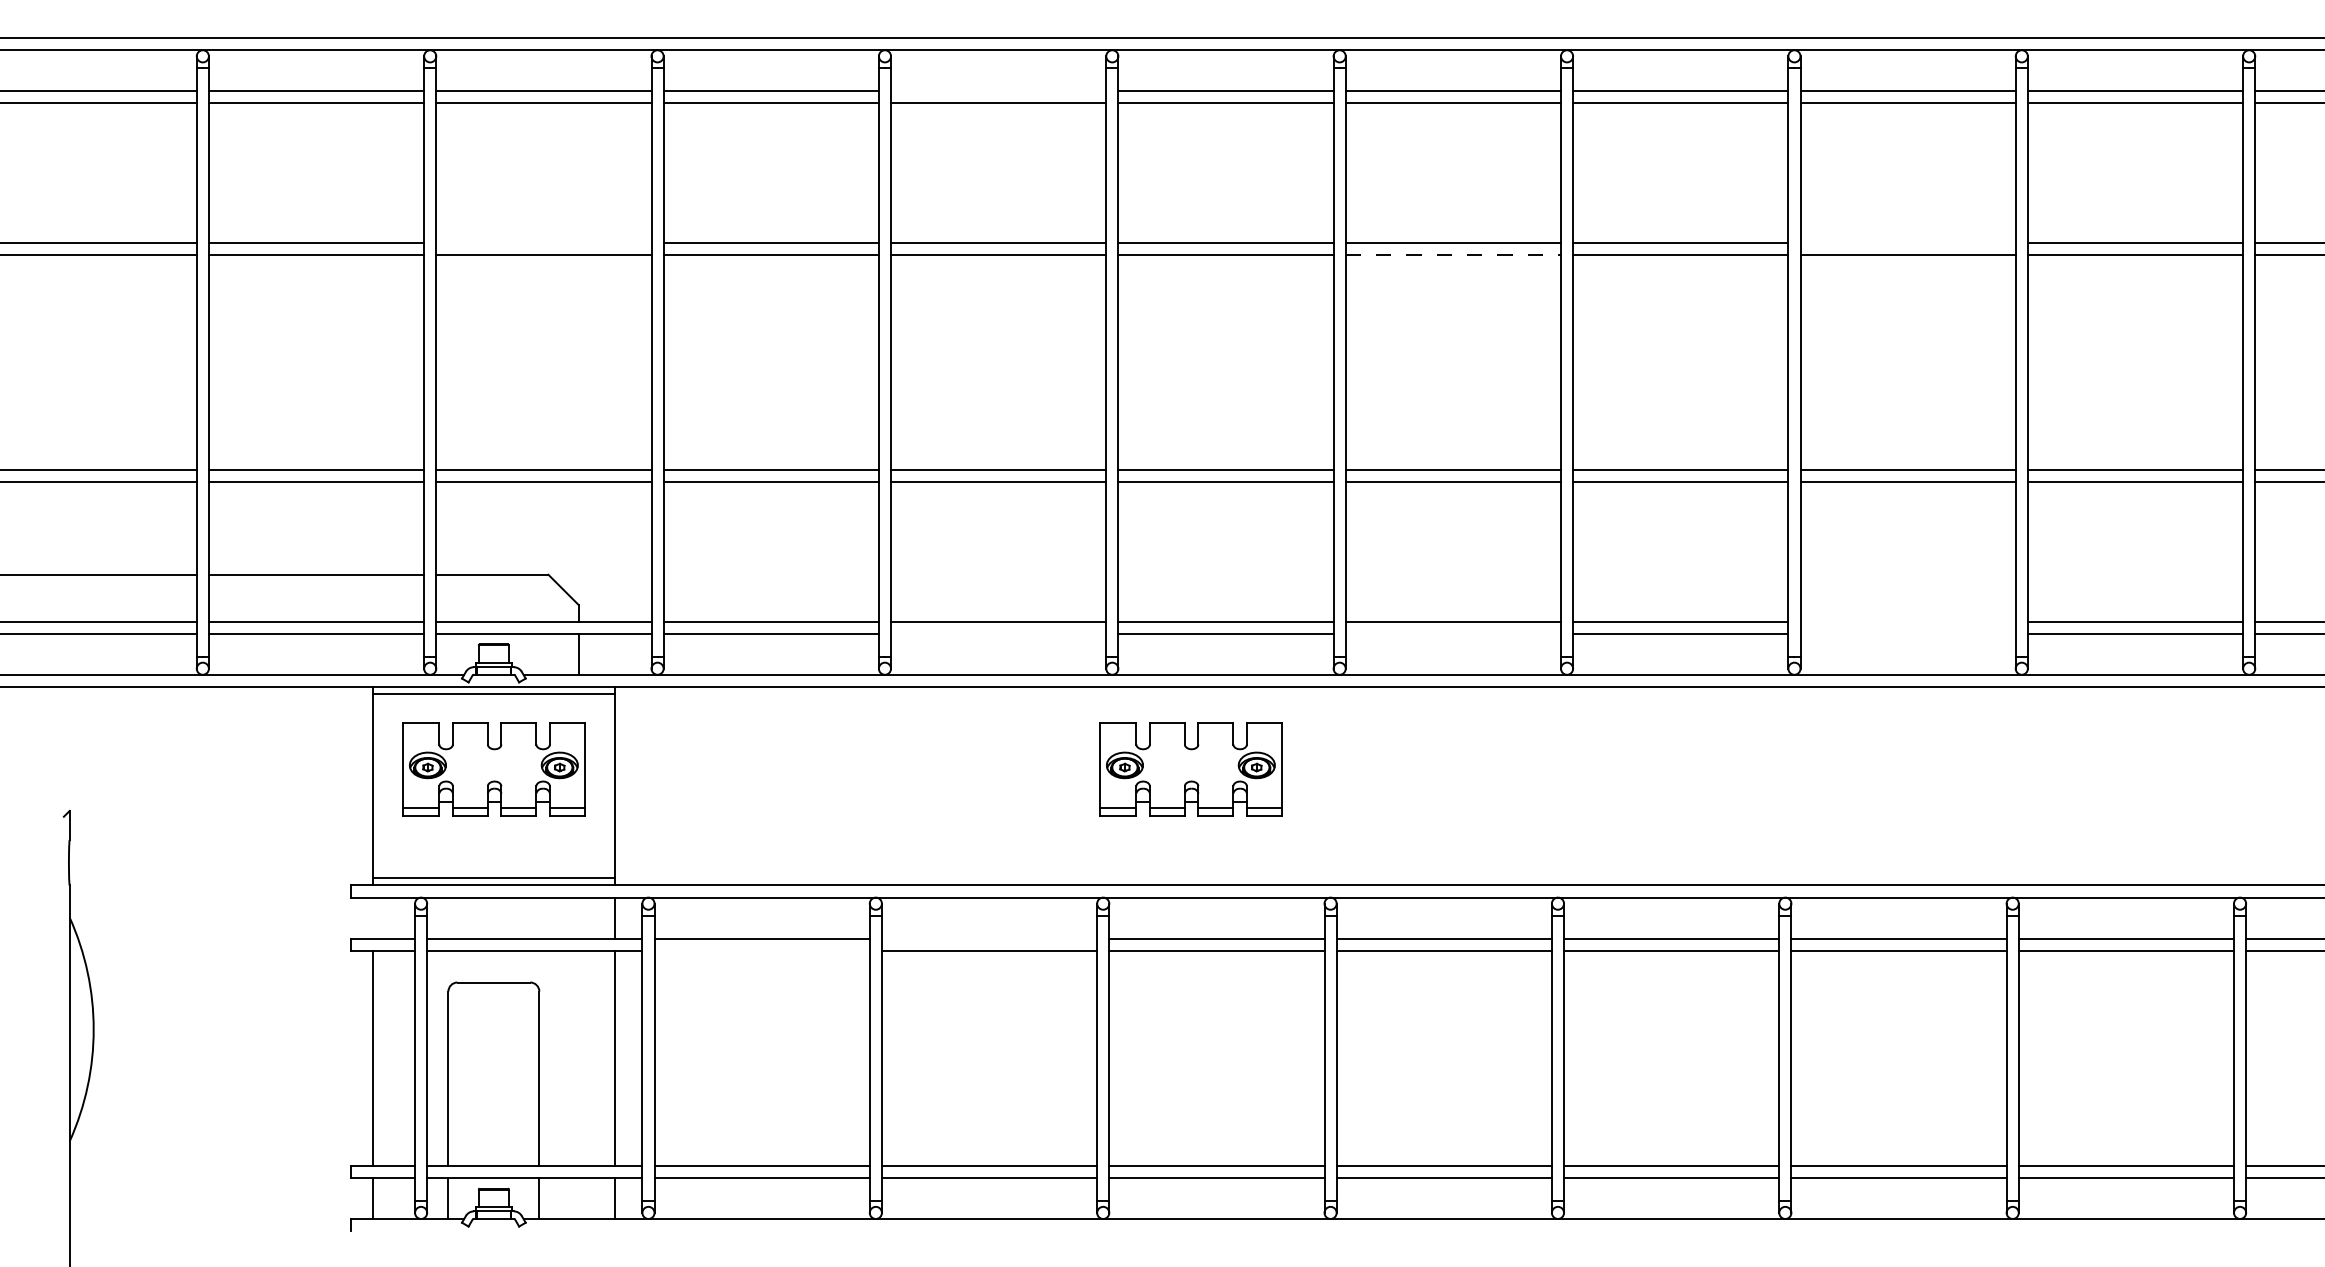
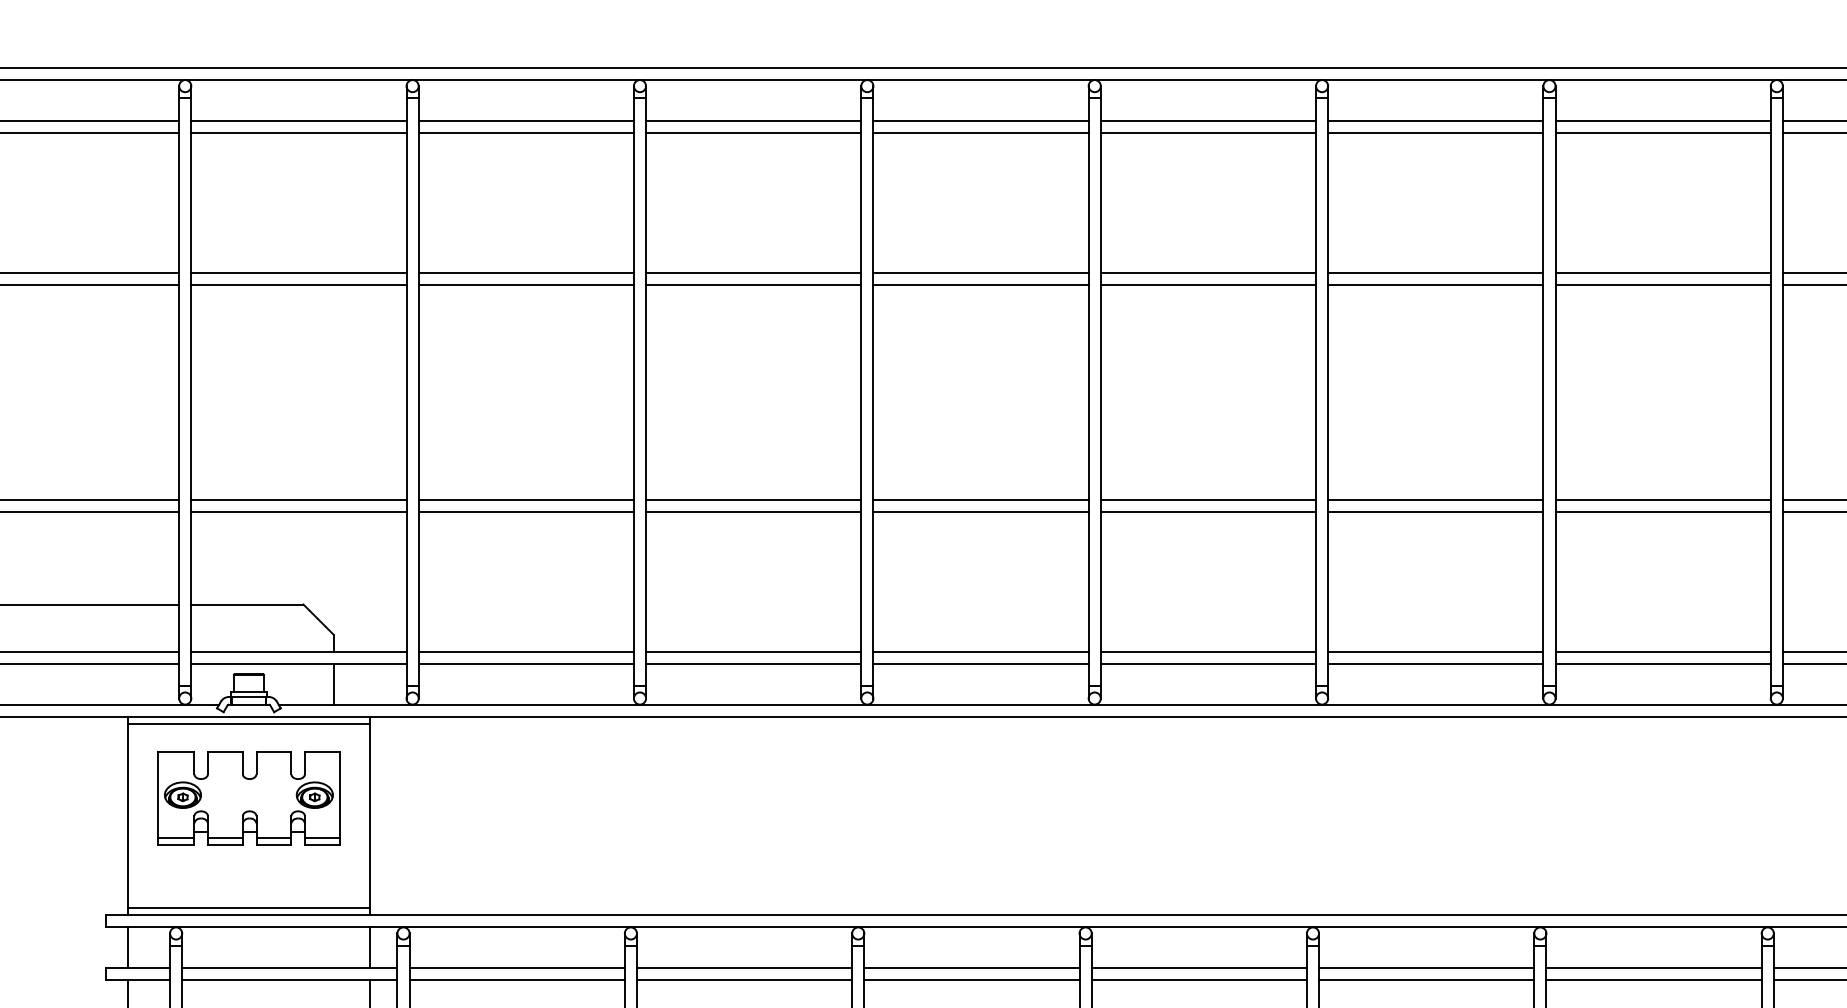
line: (998, 91) -> (753, 121), added
line: (543, 242) -> (298, 272), added
line: (1907, 242) -> (1662, 272), added
line: (1453, 254) -> (1208, 284), dashed -> solid
line: (1907, 621) -> (1662, 651), added
line: (998, 633) -> (753, 663), added
line: (1453, 633) -> (1208, 663), added
line: (1907, 633) -> (1662, 663), added
part: (1190, 769) -> (945, 799), removed
line: (372, 917) -> (127, 947), added
line: (989, 938) -> (744, 968), added
line: (761, 950) -> (516, 980), added

